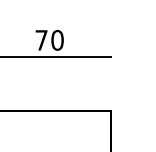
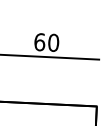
text: (41, 39) -> (39, 41), 70 -> 60

